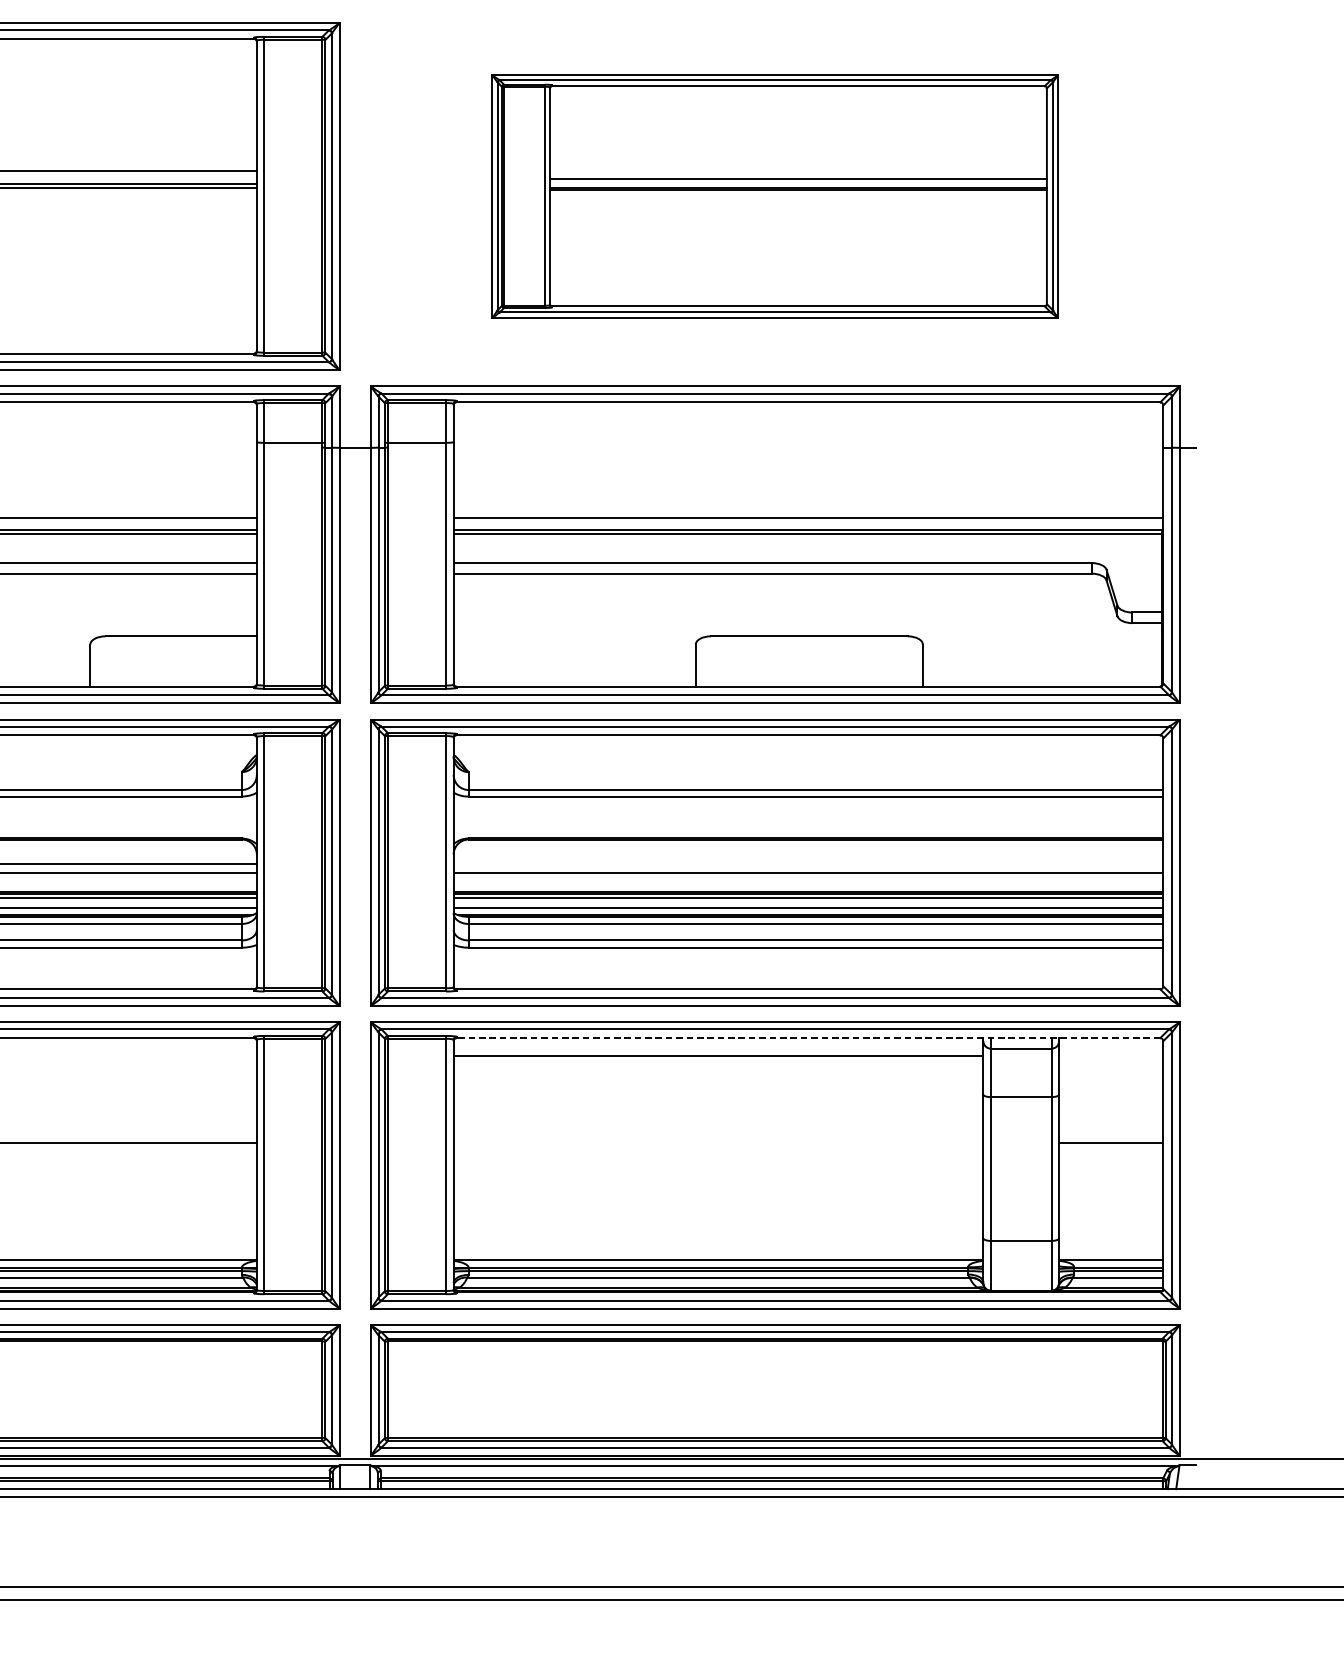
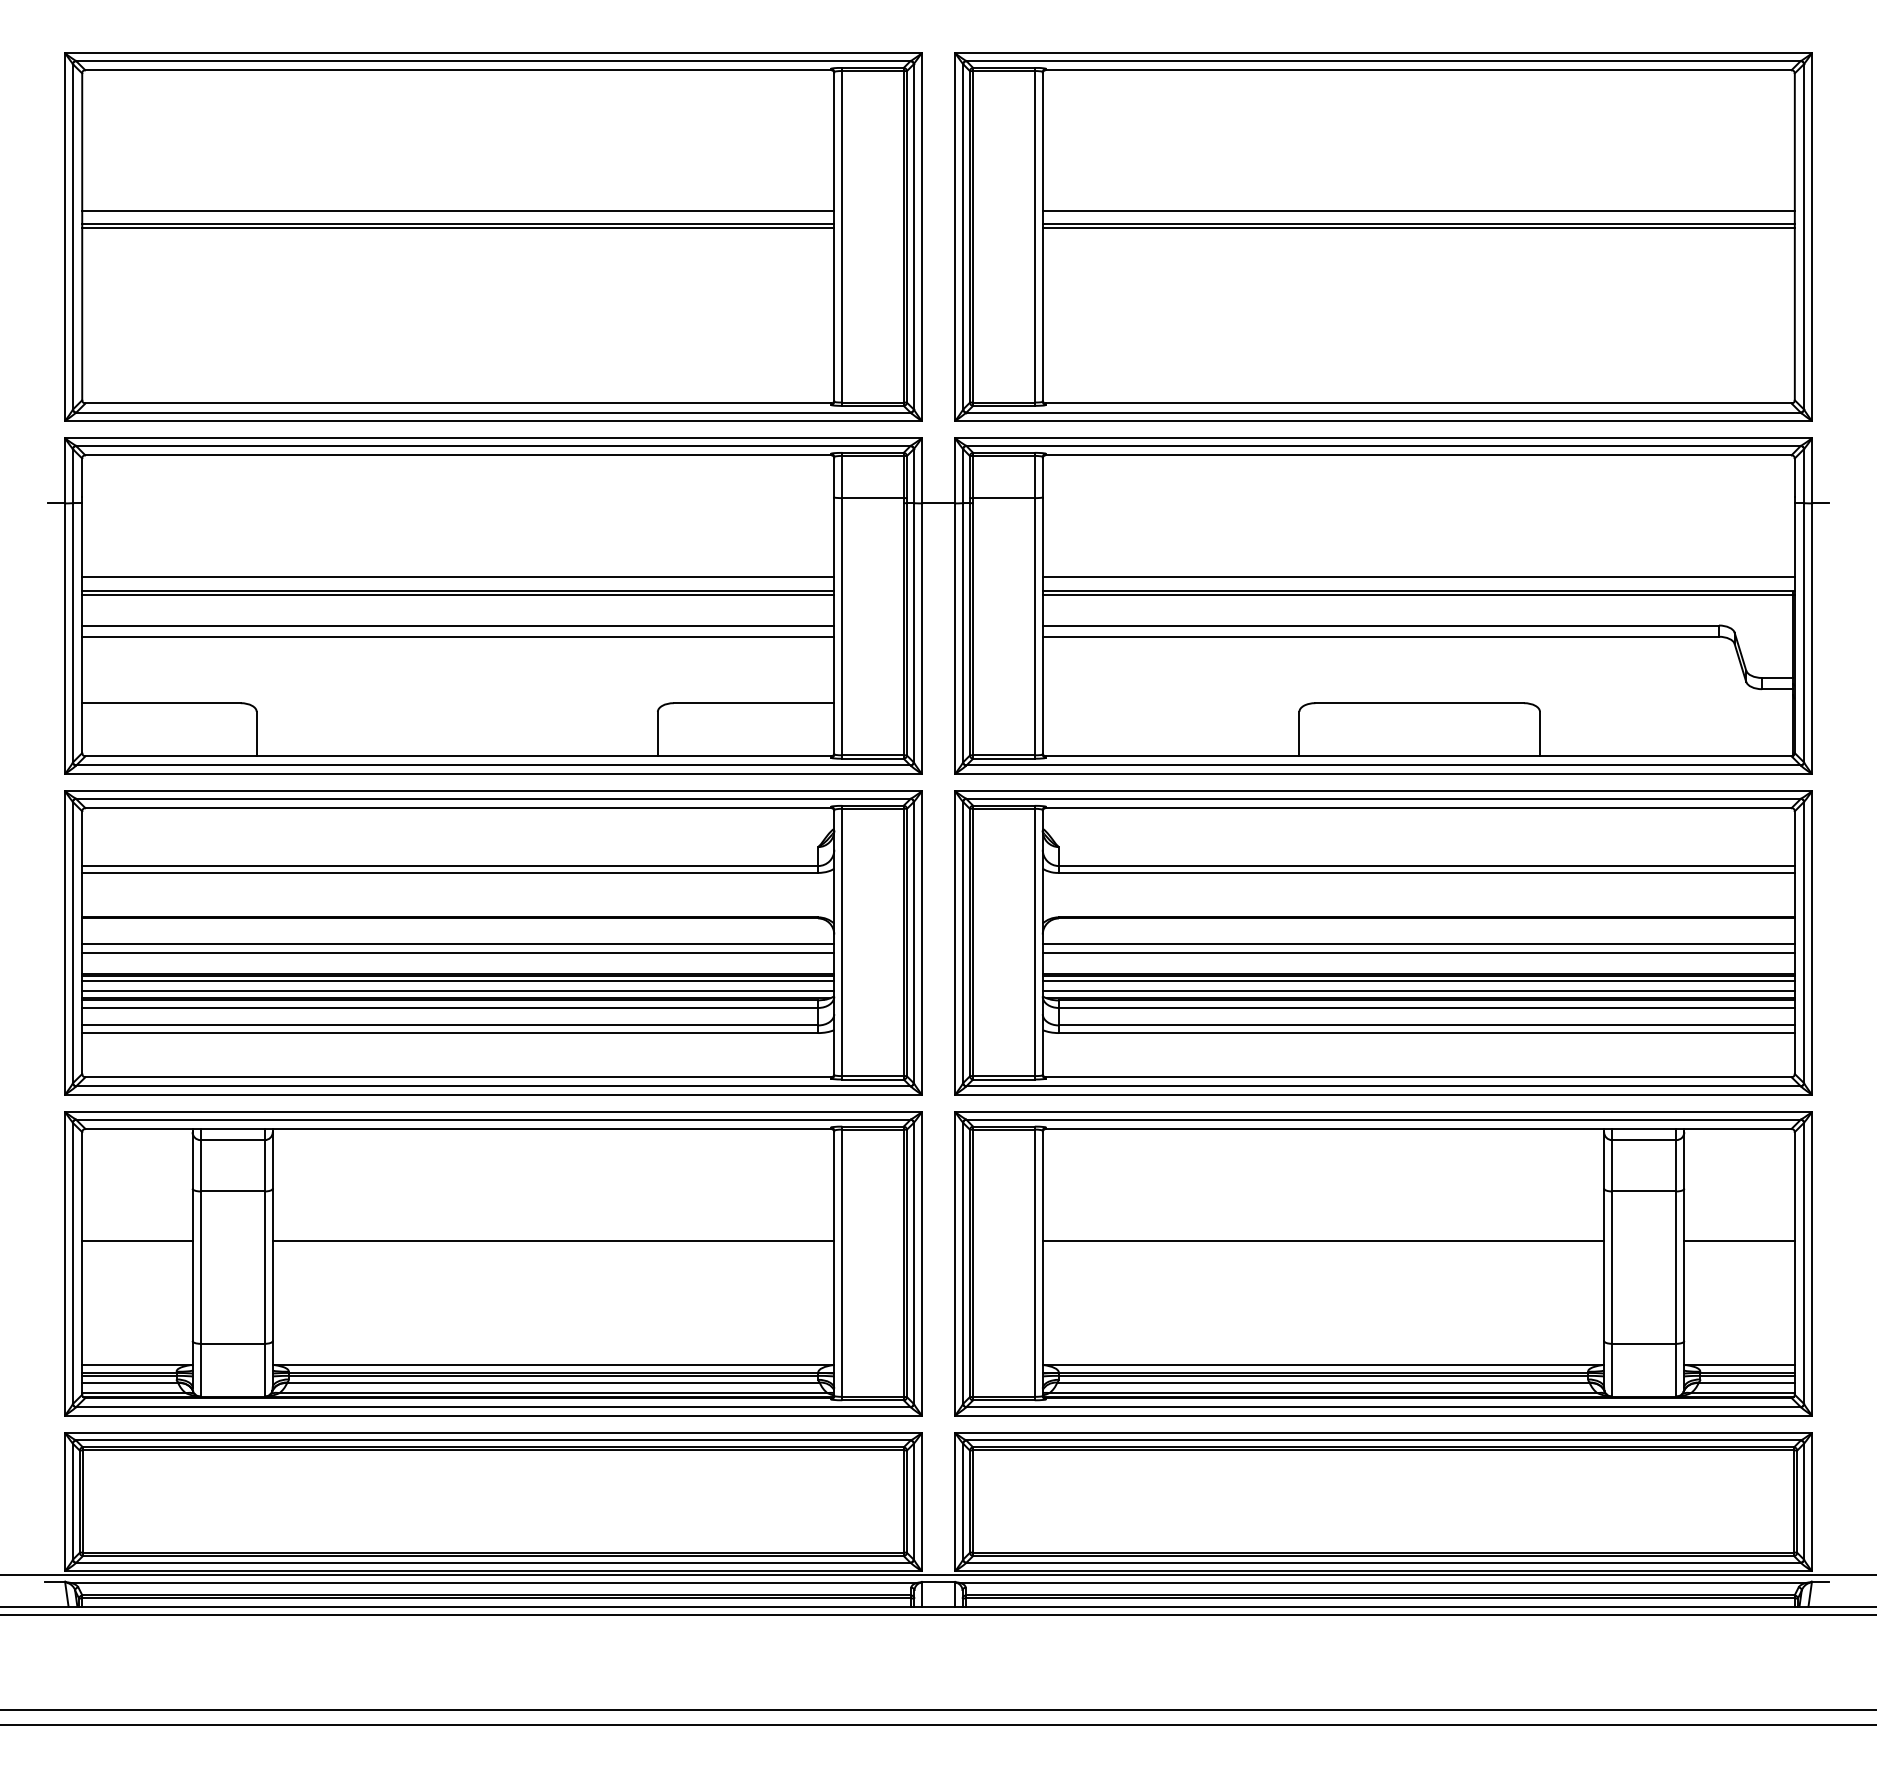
part: (775, 195) -> (1383, 236), size x1.43
line: (808, 864) -> (1418, 944), added
line: (808, 1037) -> (1418, 1128), dashed -> solid
line: (718, 1055) -> (1323, 1240), moved

